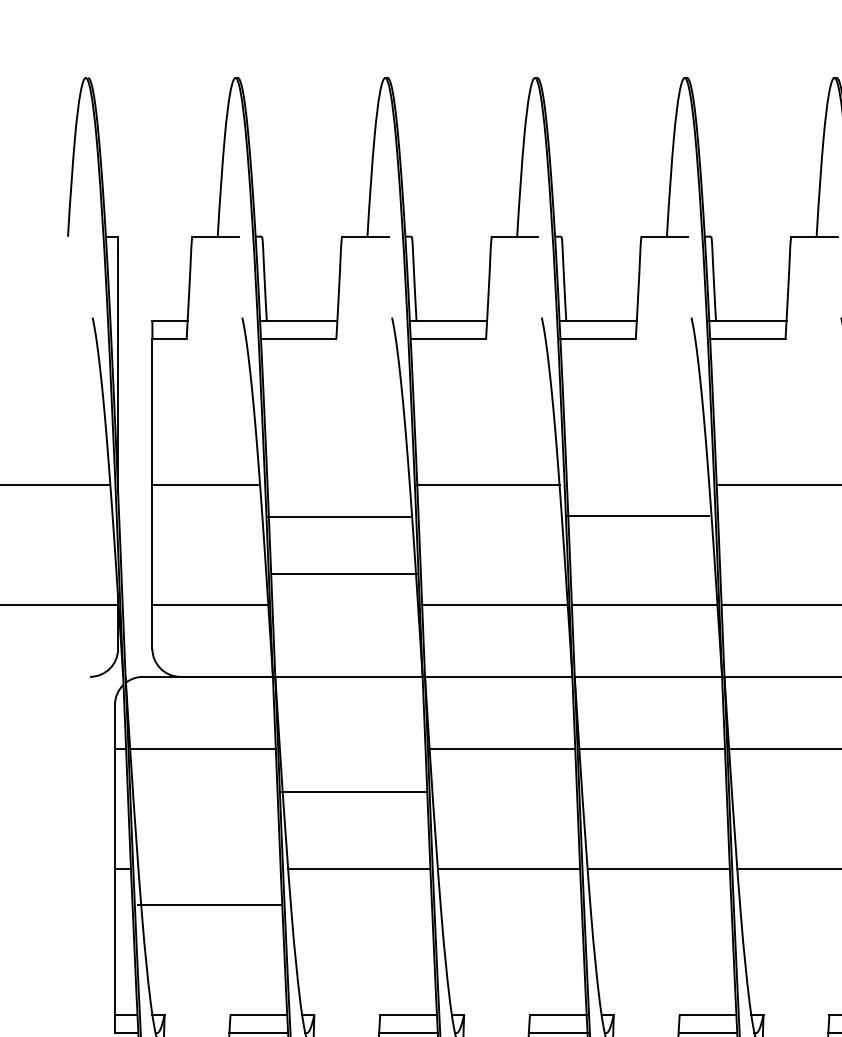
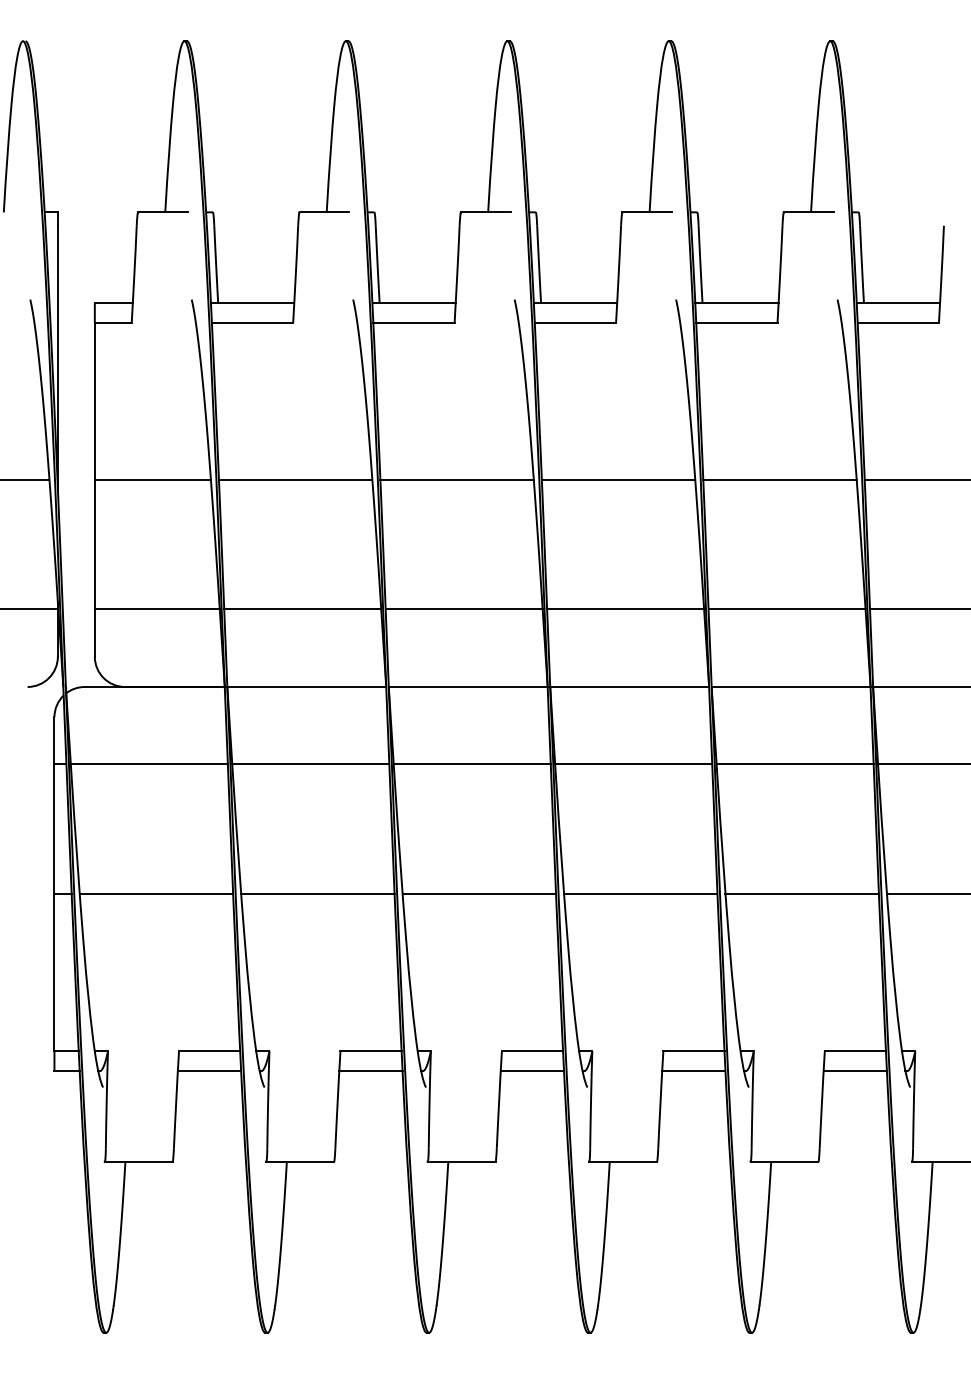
line: (638, 515) -> (618, 480), moved
line: (338, 516) -> (295, 480), moved
line: (345, 574) -> (302, 609), moved
line: (352, 792) -> (310, 764), moved
line: (209, 904) -> (156, 893), moved

